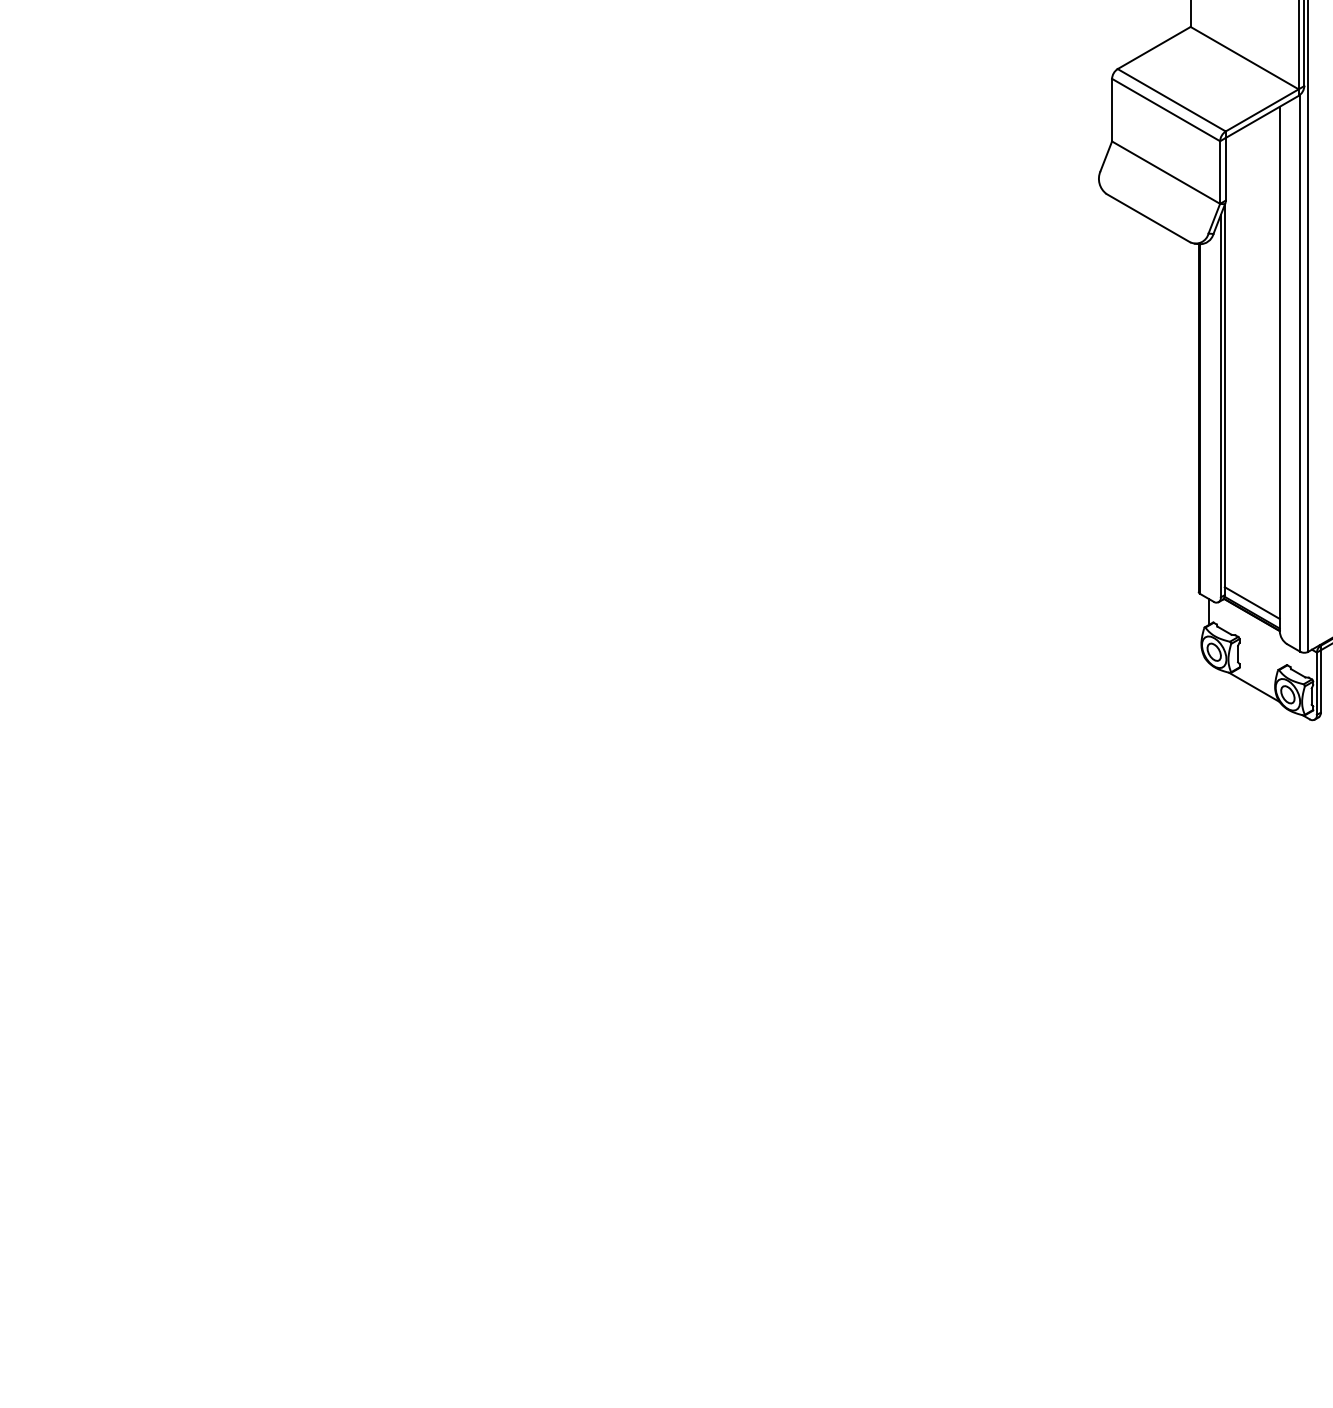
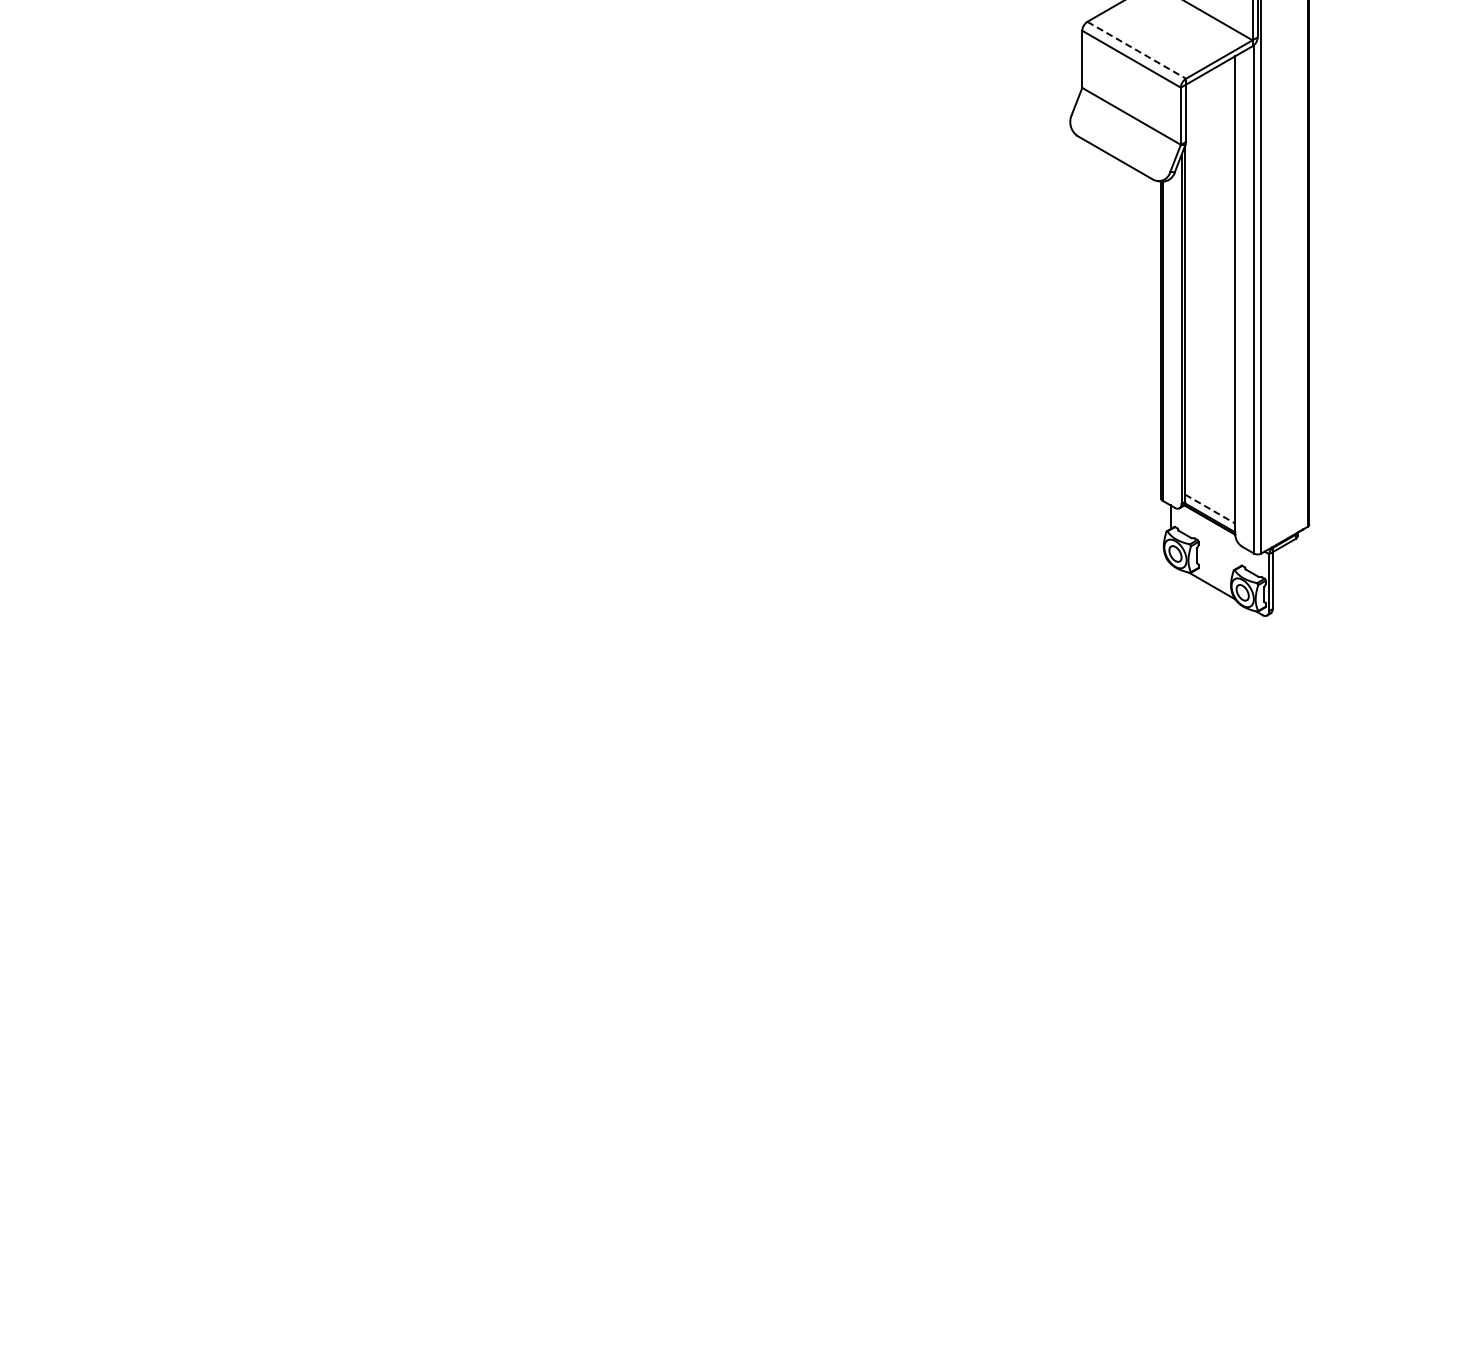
line: (1171, 100) -> (1136, 50), solid -> dashed
line: (1252, 603) -> (1210, 509), solid -> dashed

